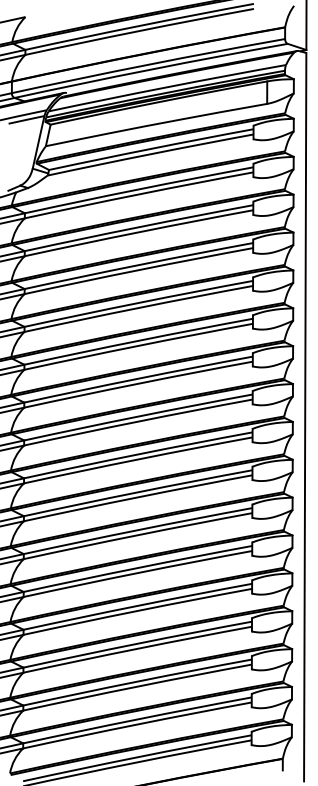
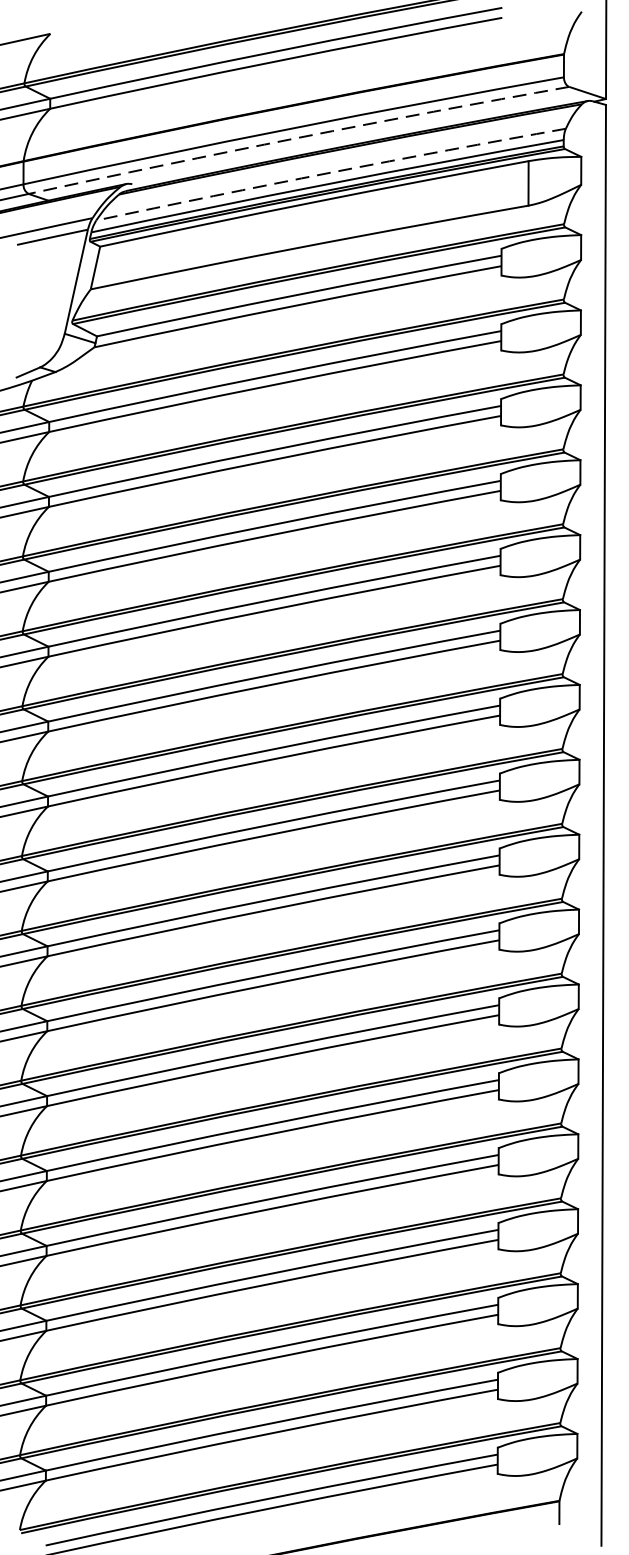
arc: (150, 69) -> (297, 137), solid -> dashed
arc: (167, 87) -> (331, 173), solid -> dashed

